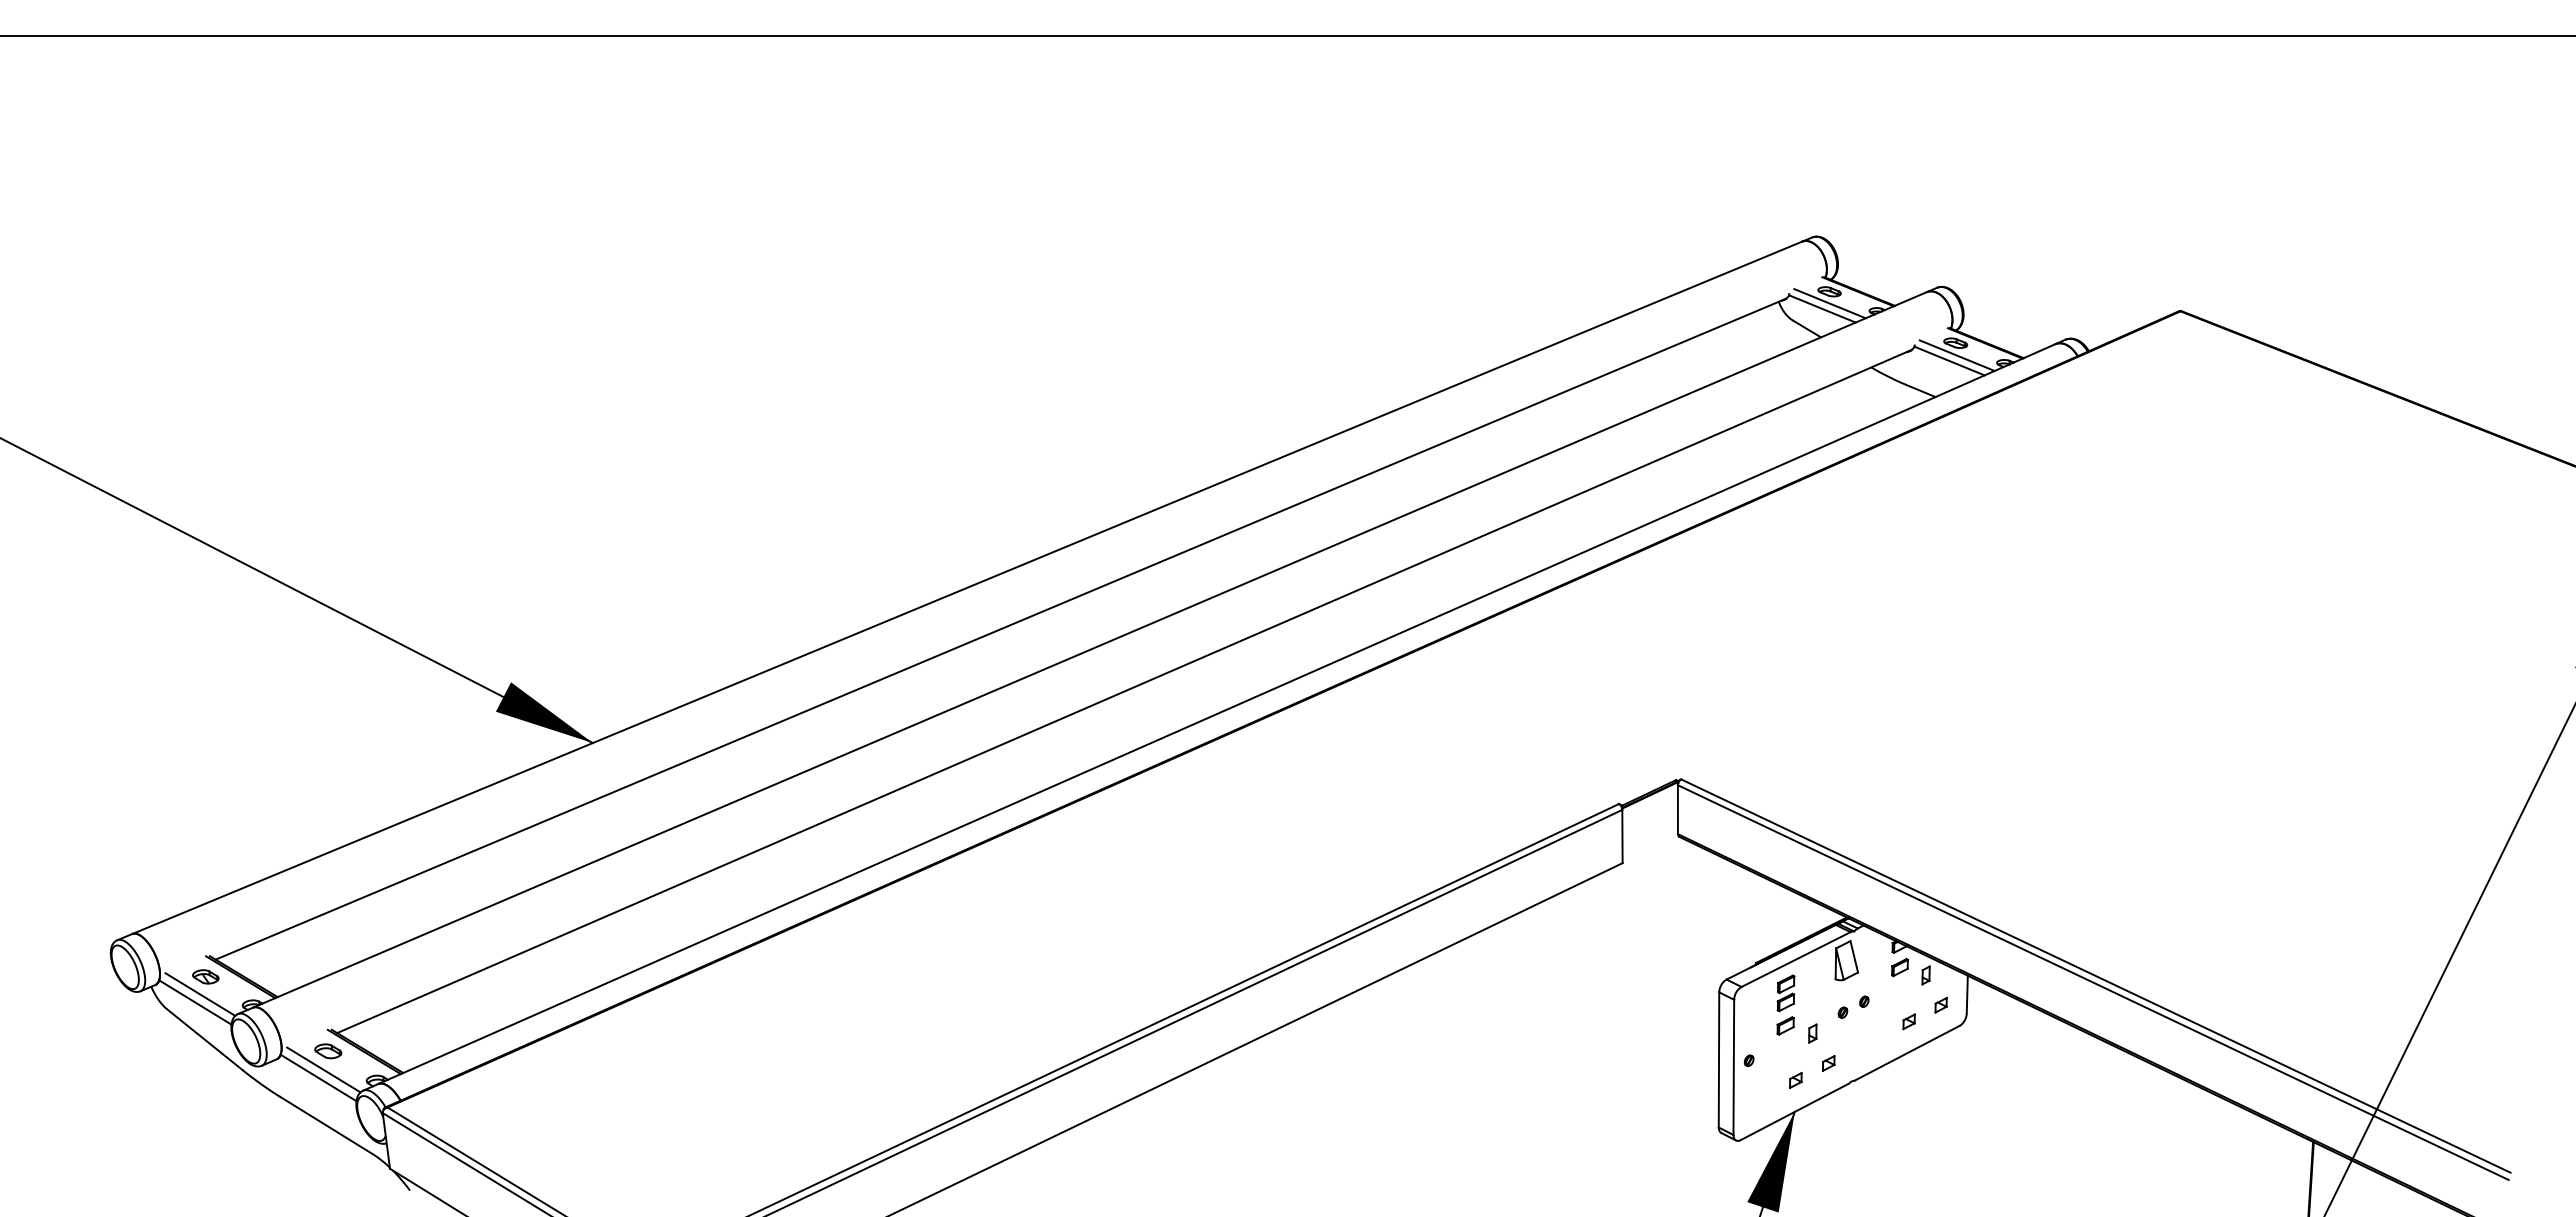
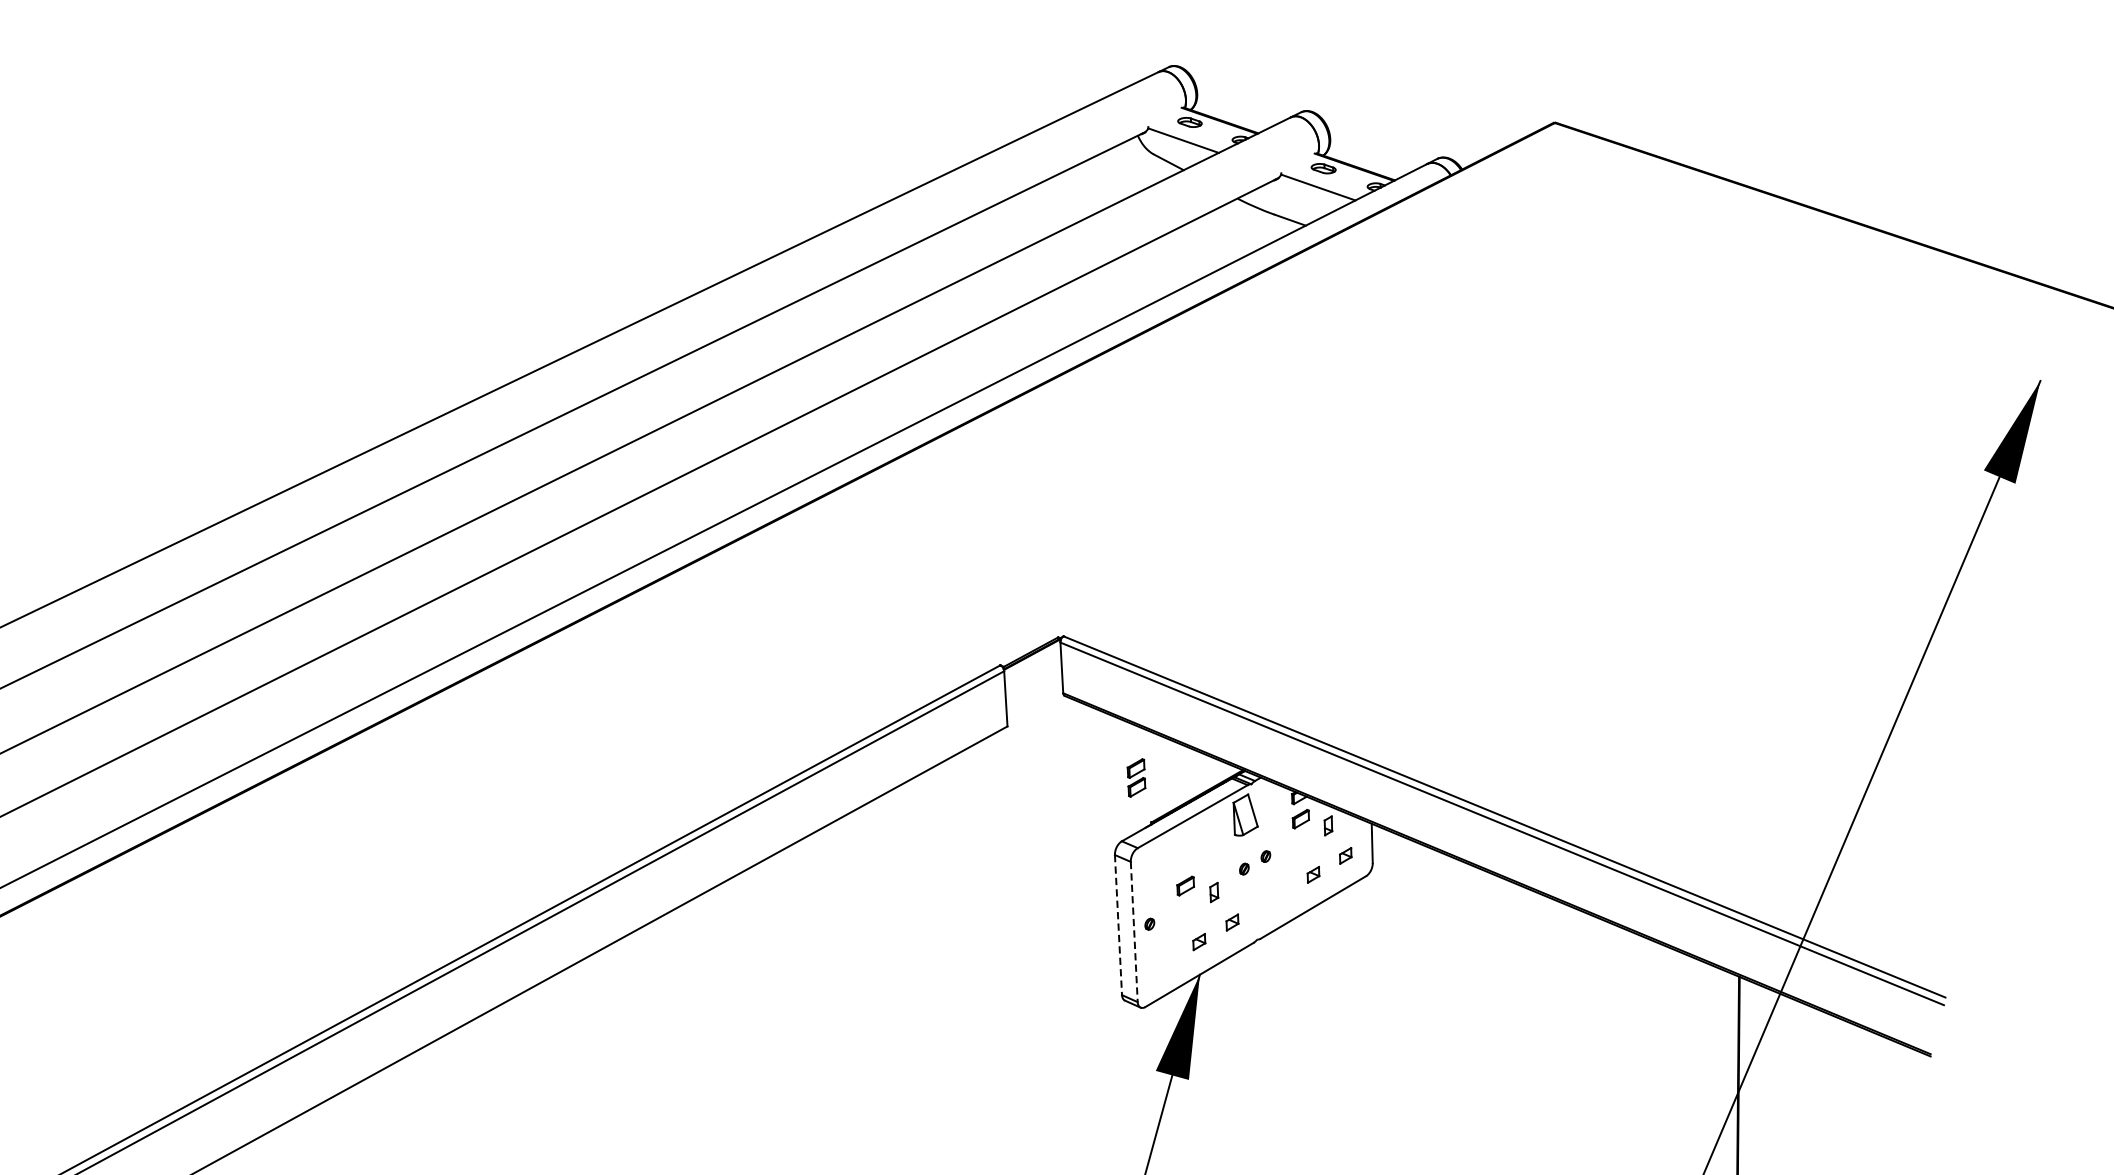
line: (1829, 303) -> (1190, 134), removed
line: (1956, 355) -> (1325, 181), removed
part: (1785, 993) -> (1135, 778), moved
line: (1719, 1059) -> (1118, 924), solid -> dashed
line: (1733, 1067) -> (1133, 932), solid -> dashed

